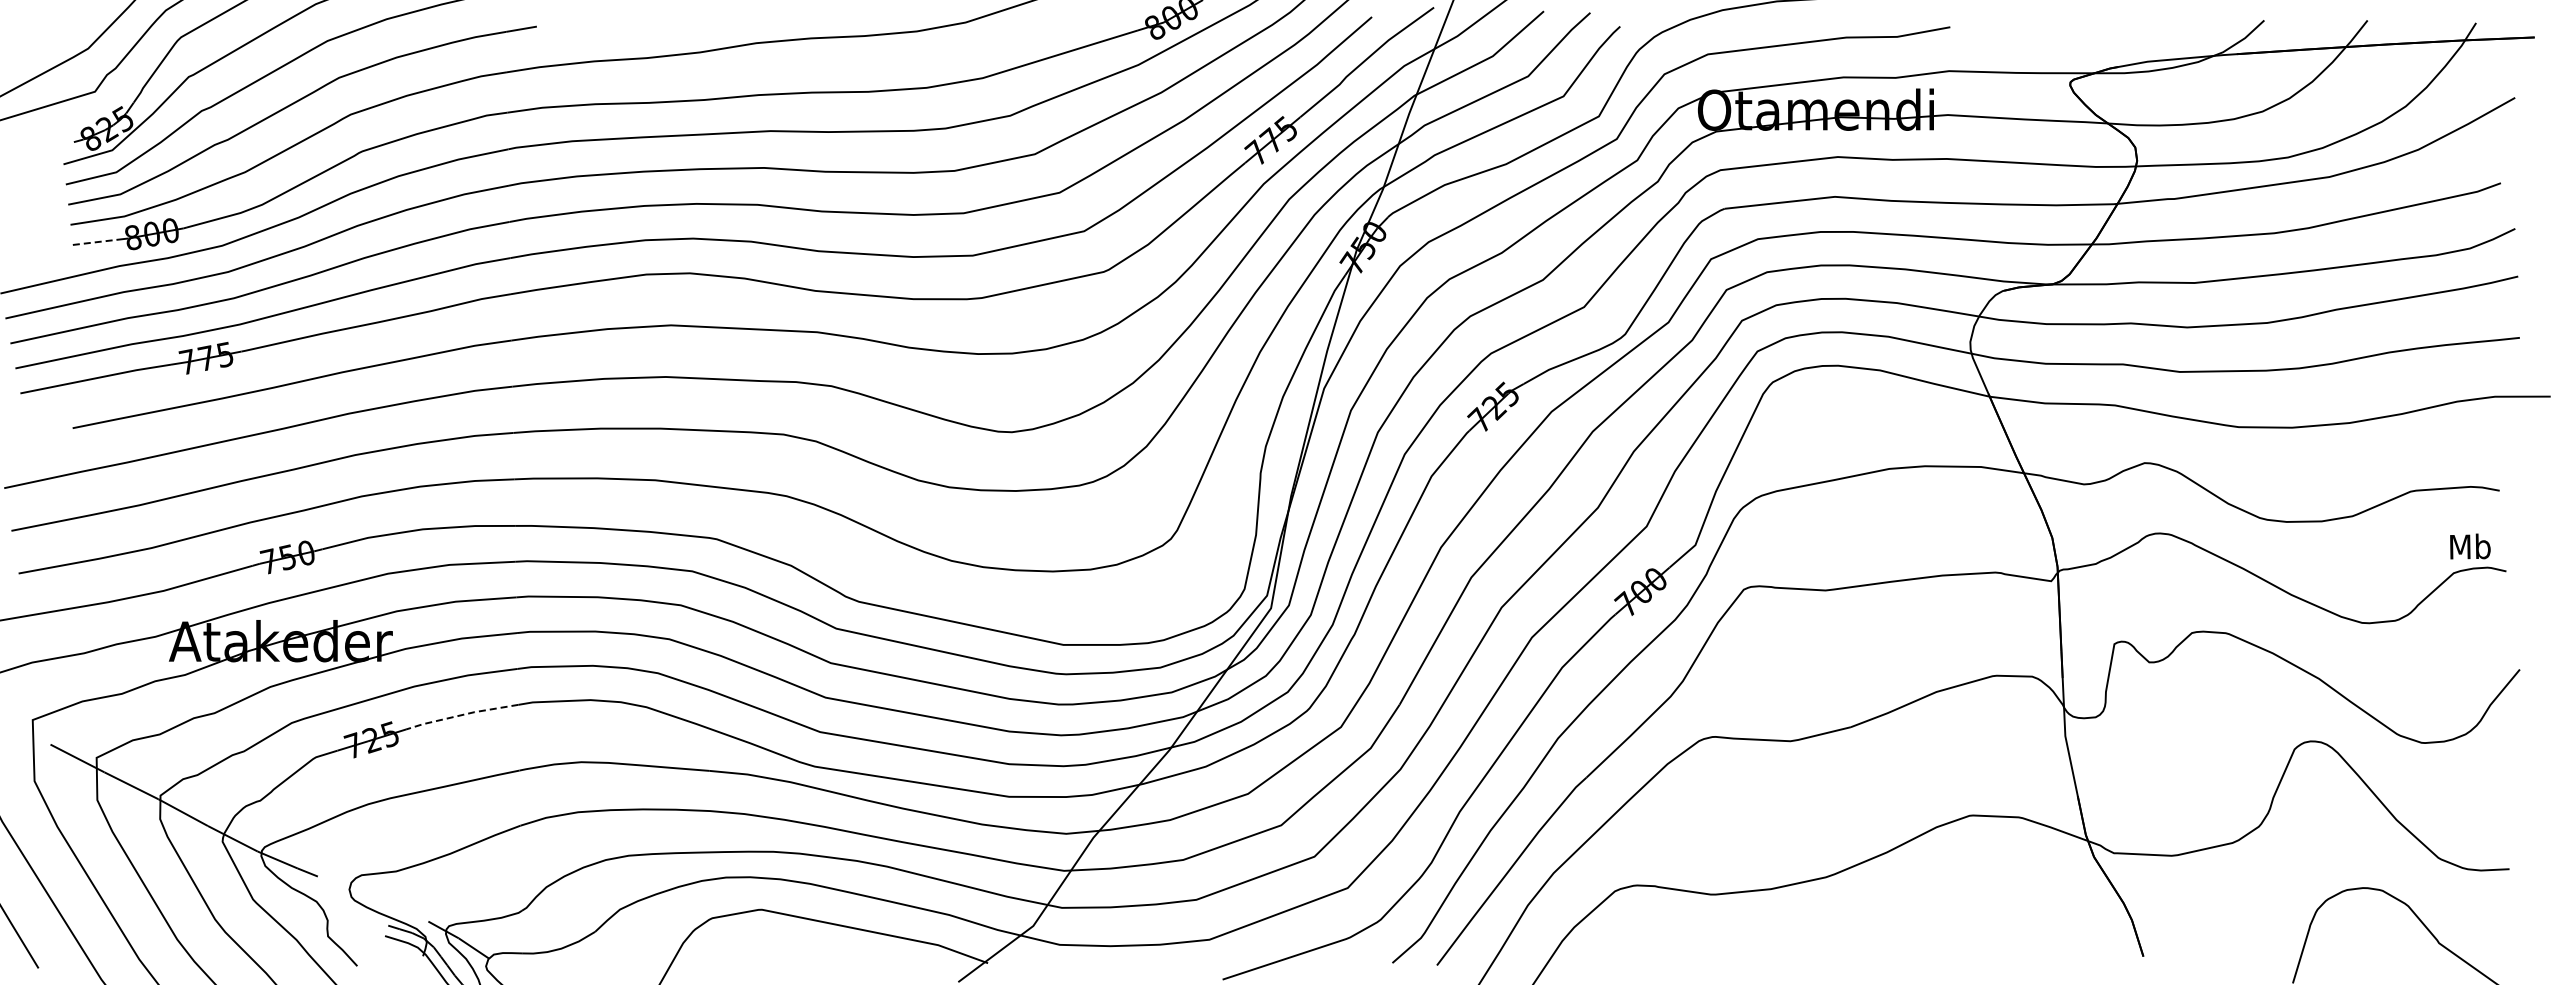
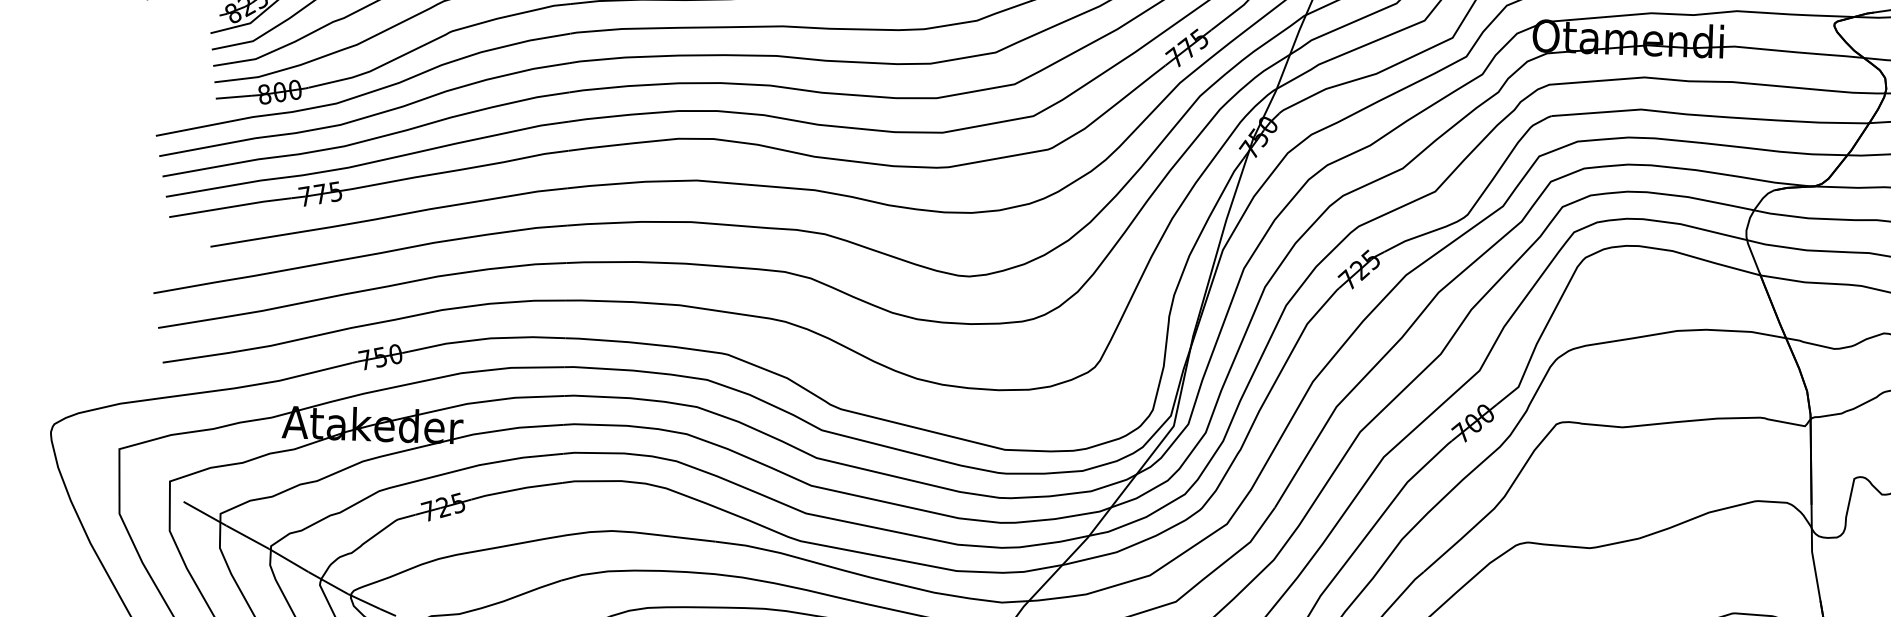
line: (94, 242) -> (233, 97), dashed -> solid
line: (461, 715) -> (516, 489), dashed -> solid

